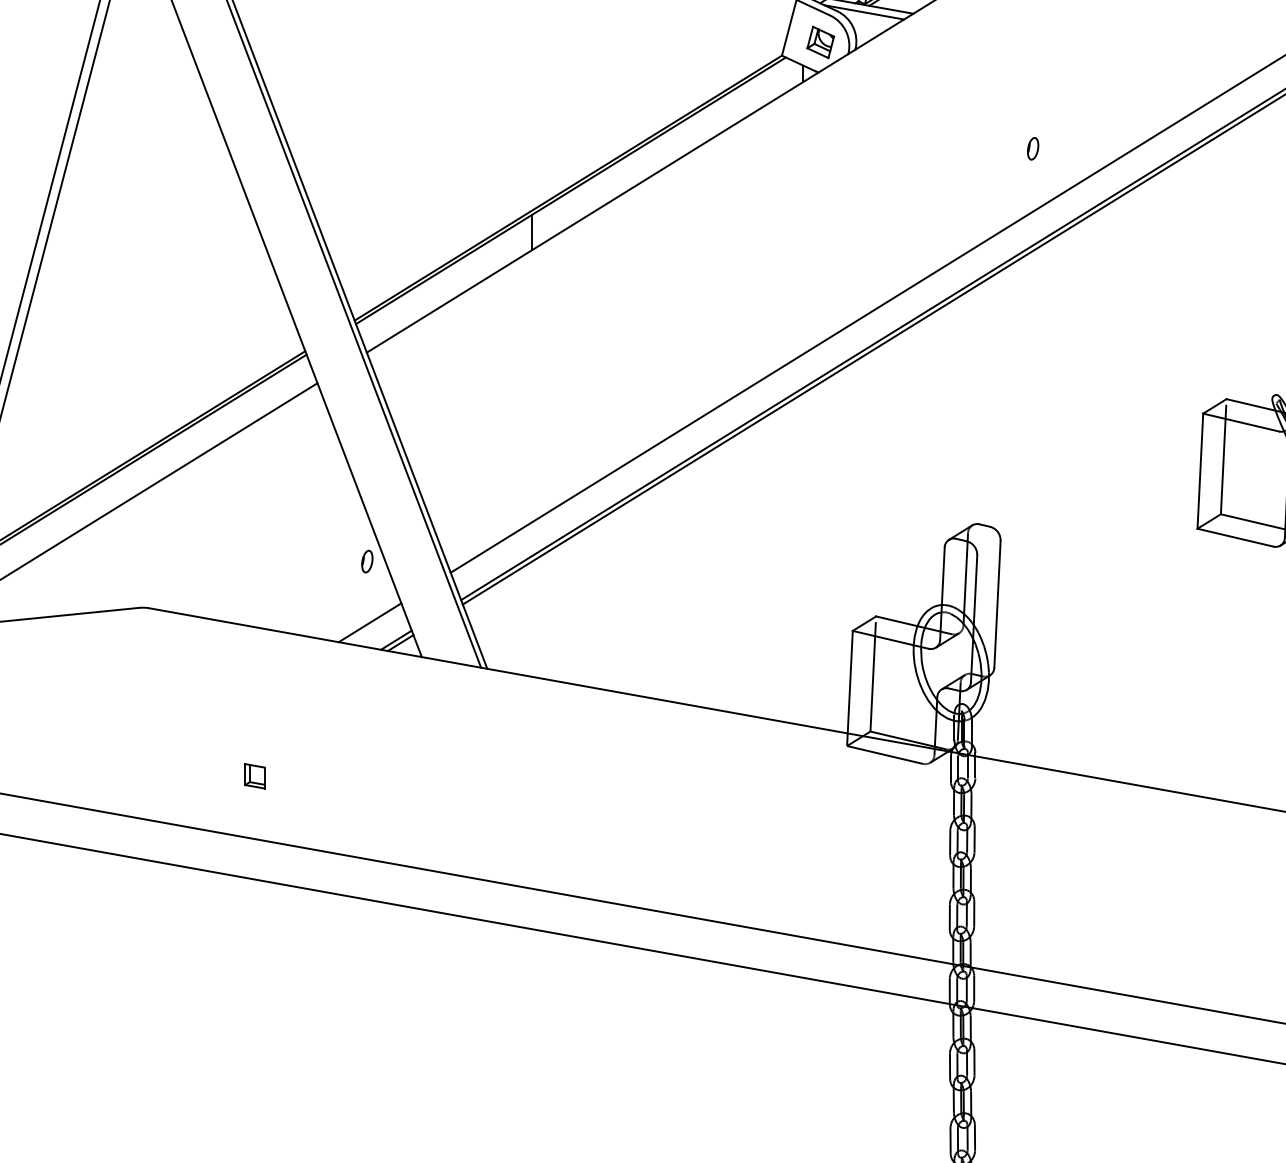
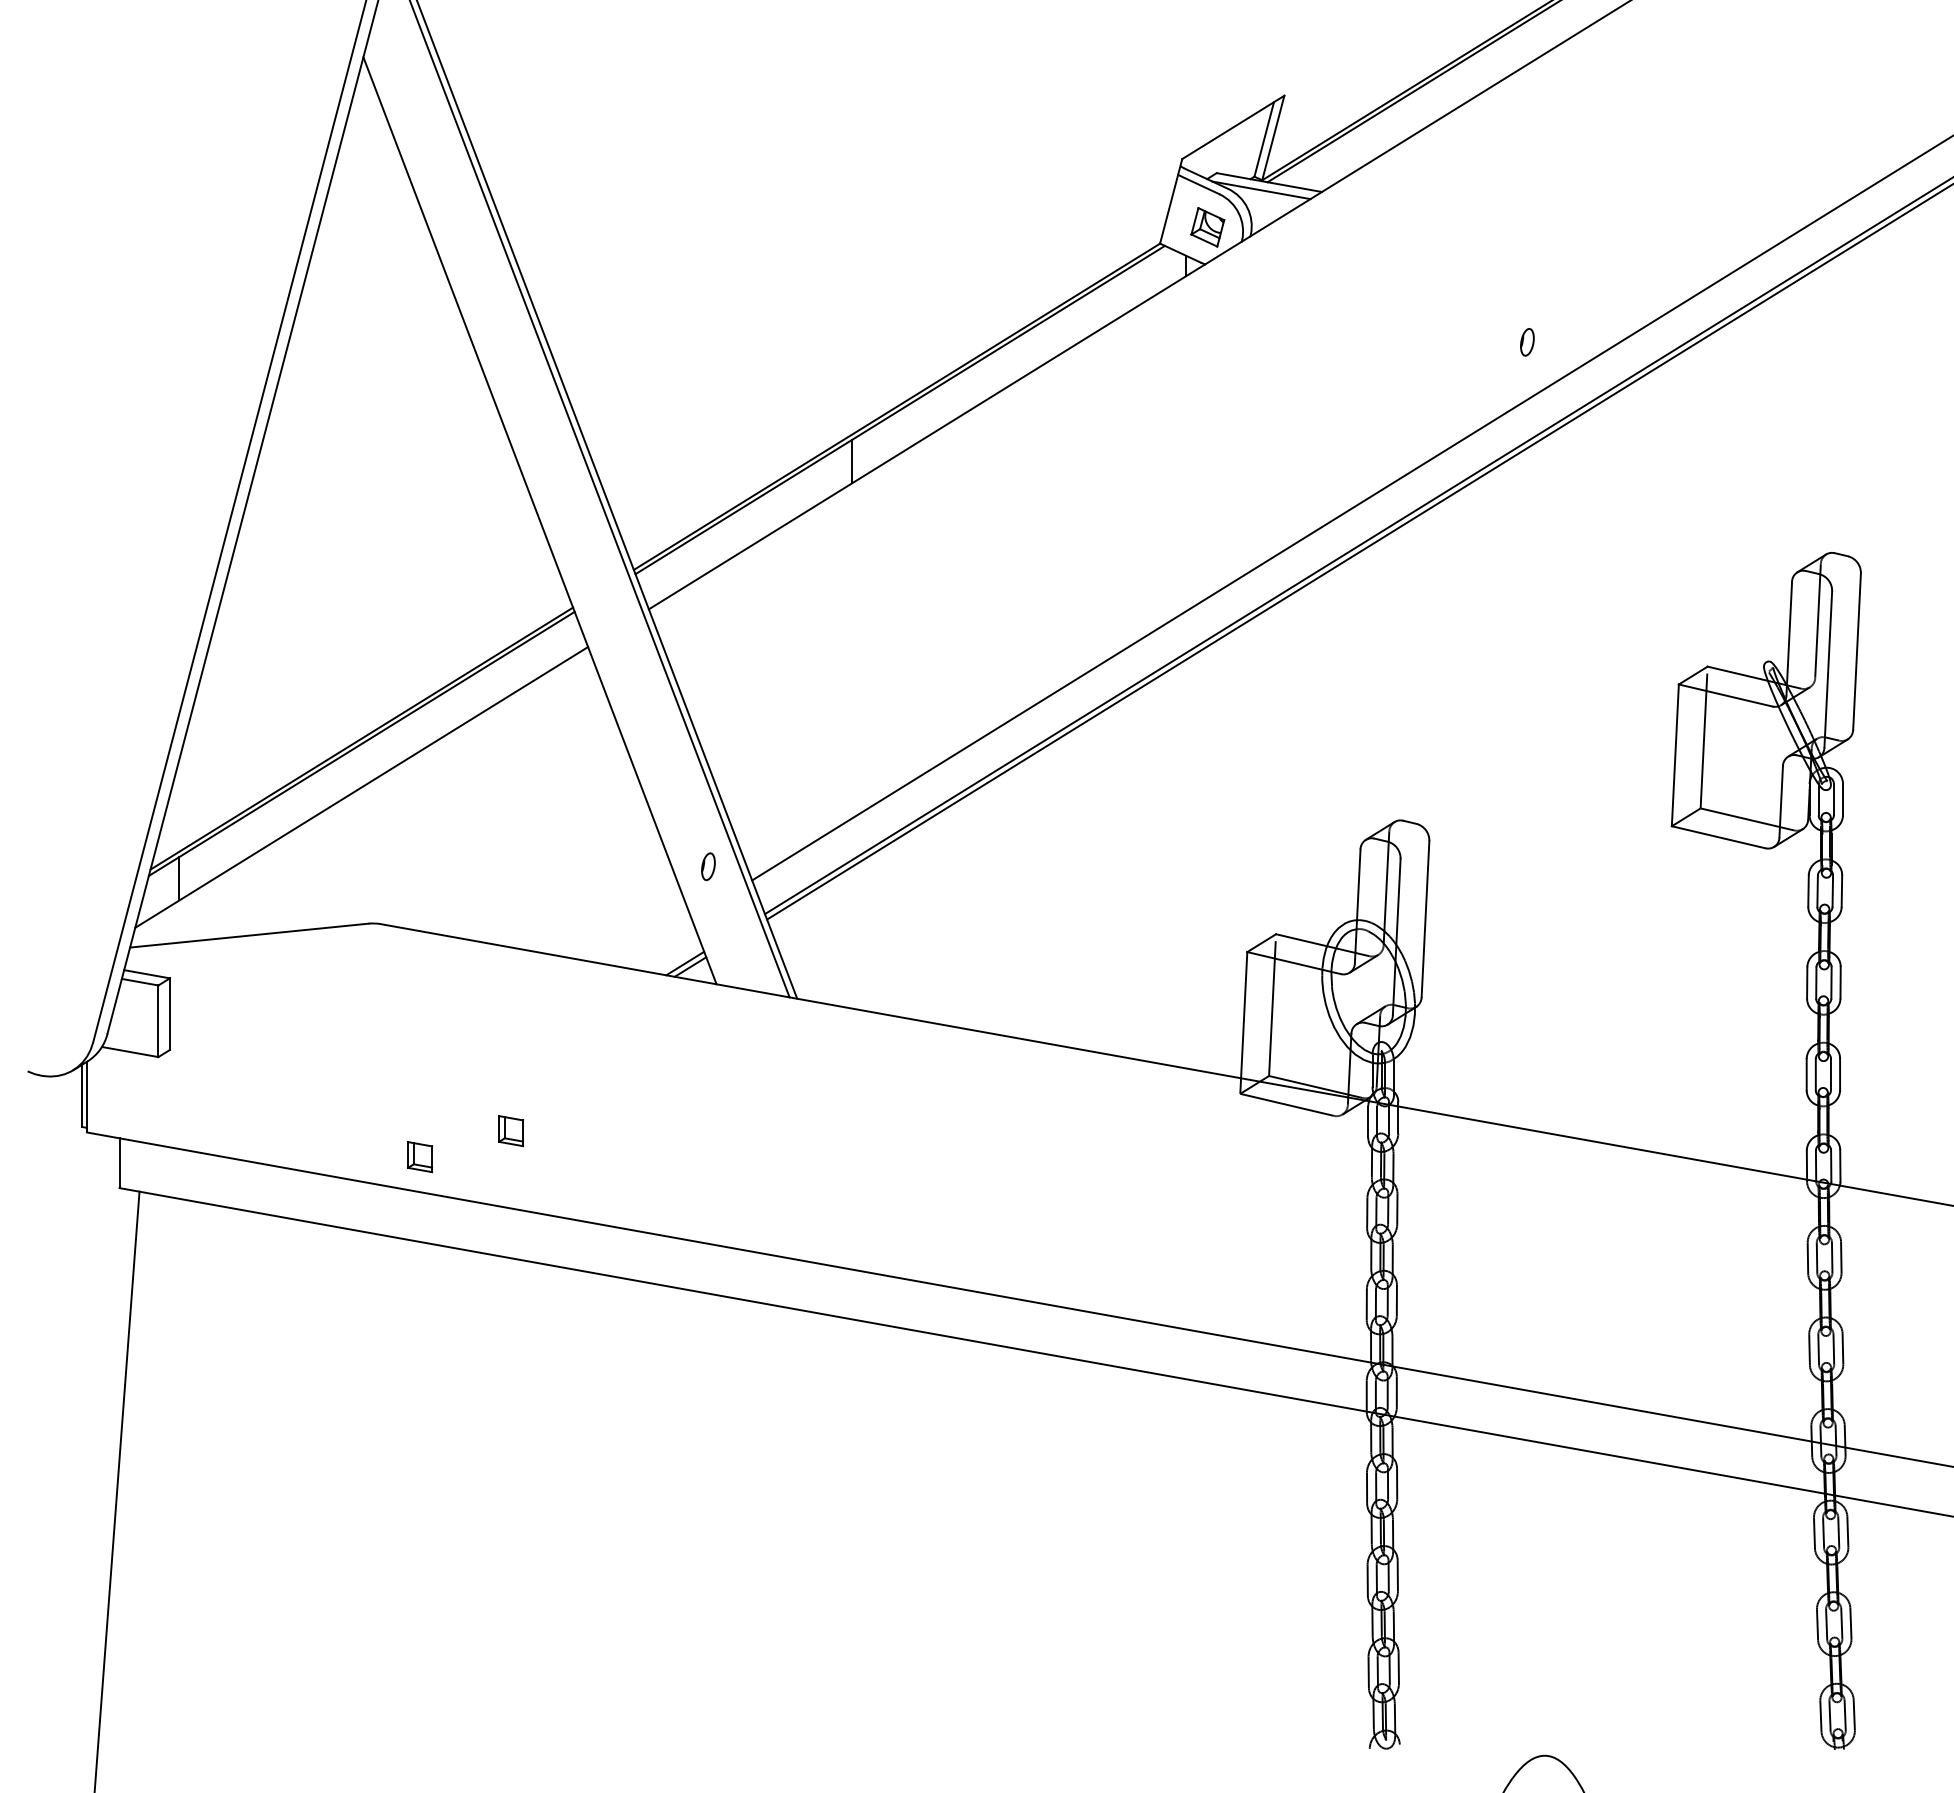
part: (1033, 148) -> (1527, 342), moved
part: (367, 561) -> (708, 866), moved
line: (369, 622) -> (652, 941), removed
part: (181, 797) -> (420, 1157), added

